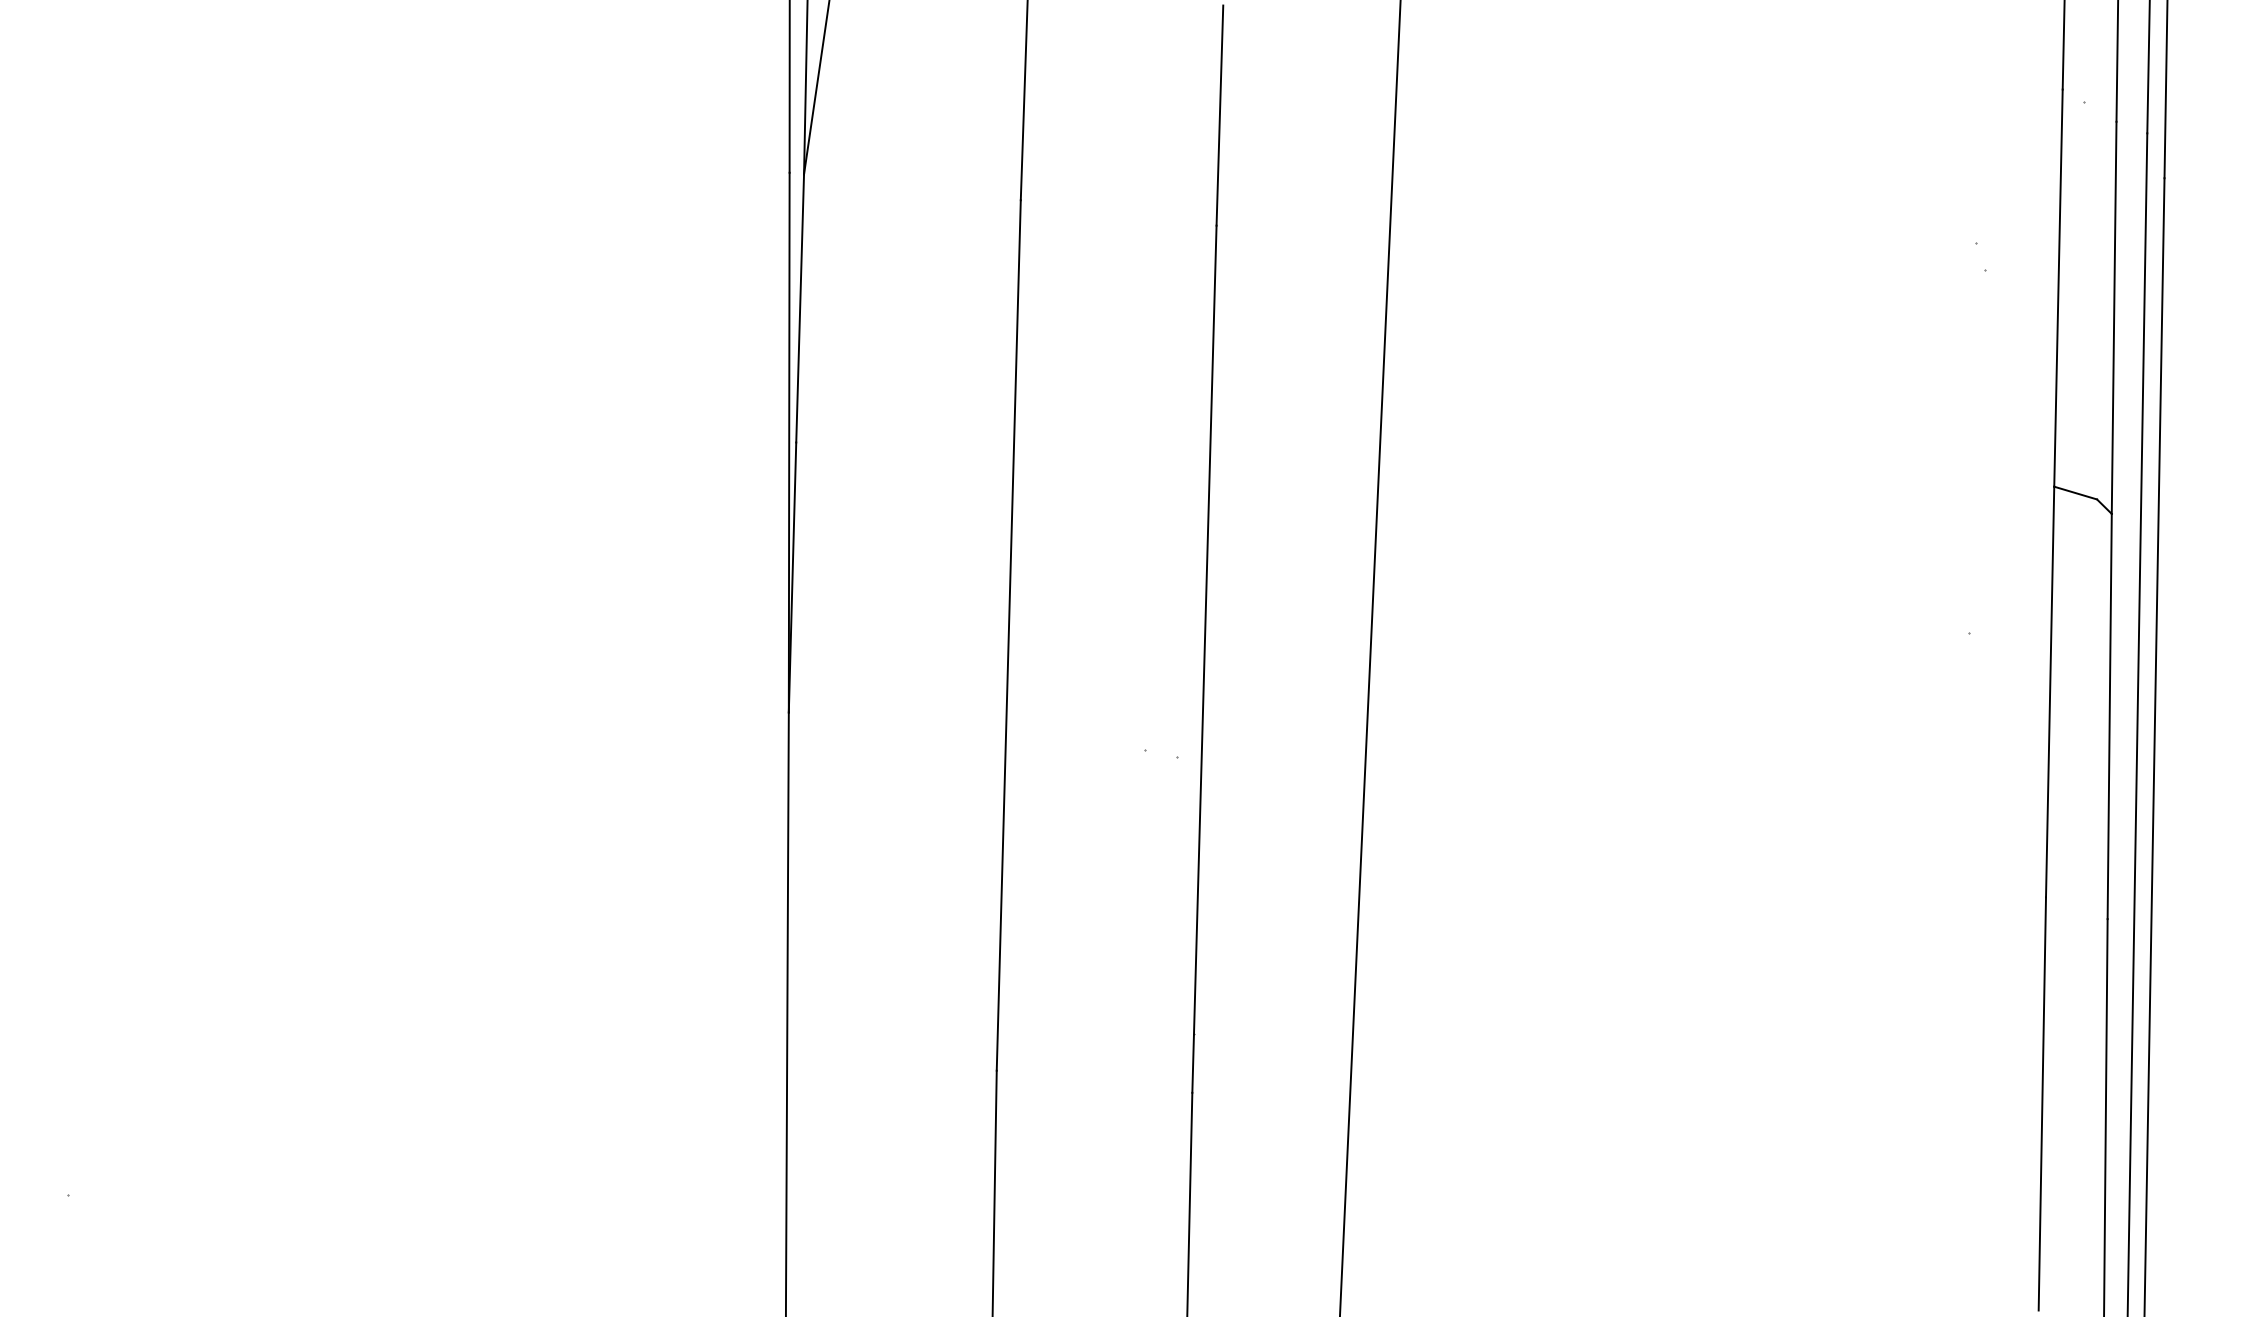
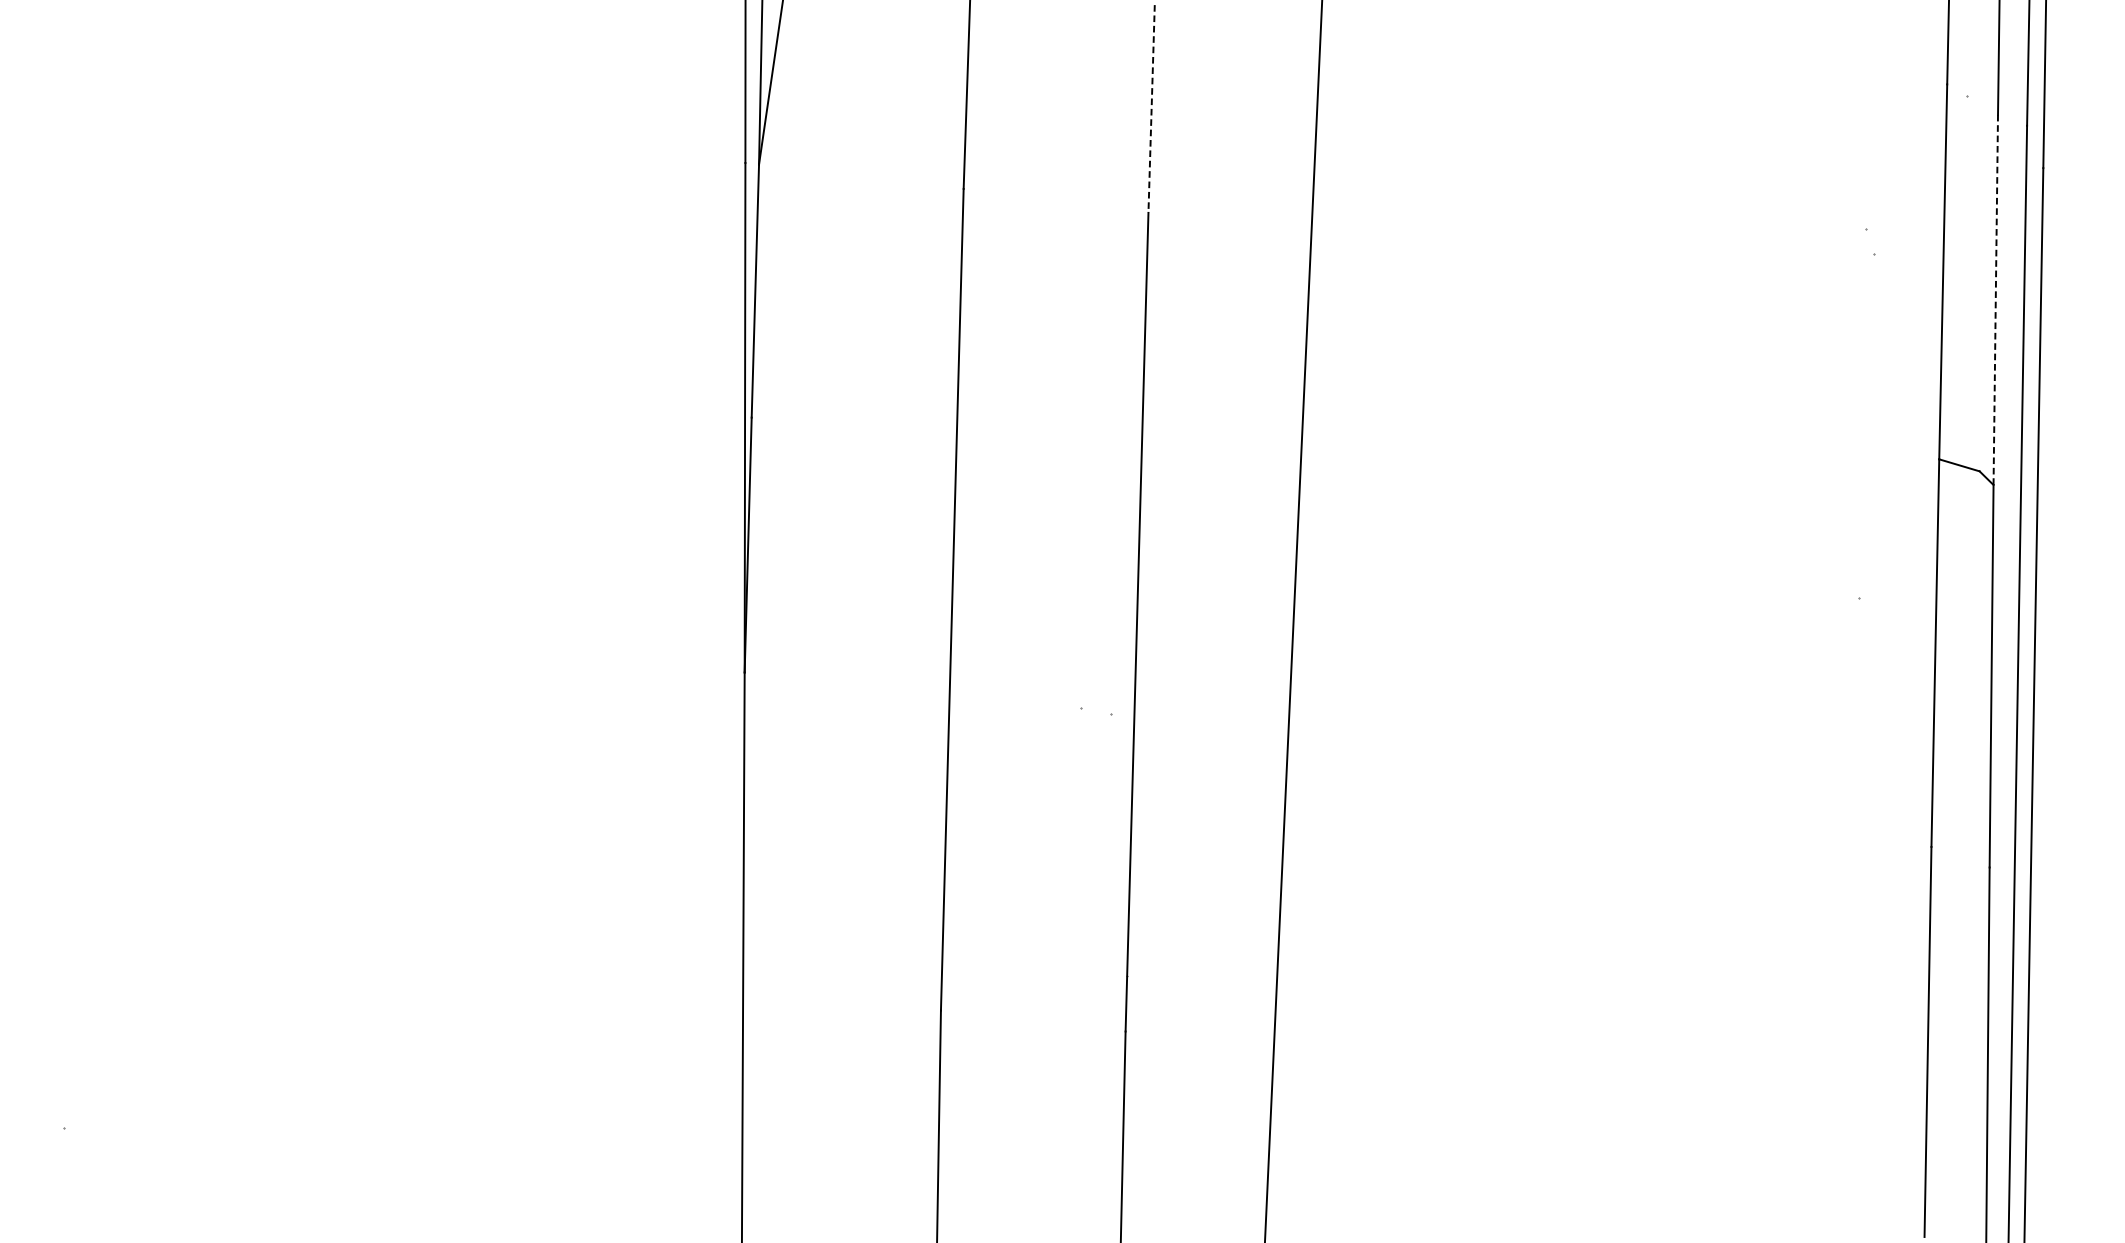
line: (1219, 116) -> (1151, 109), solid -> dashed
line: (2114, 318) -> (1996, 300), solid -> dashed

